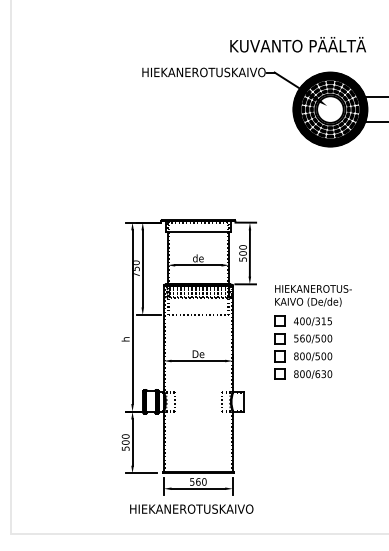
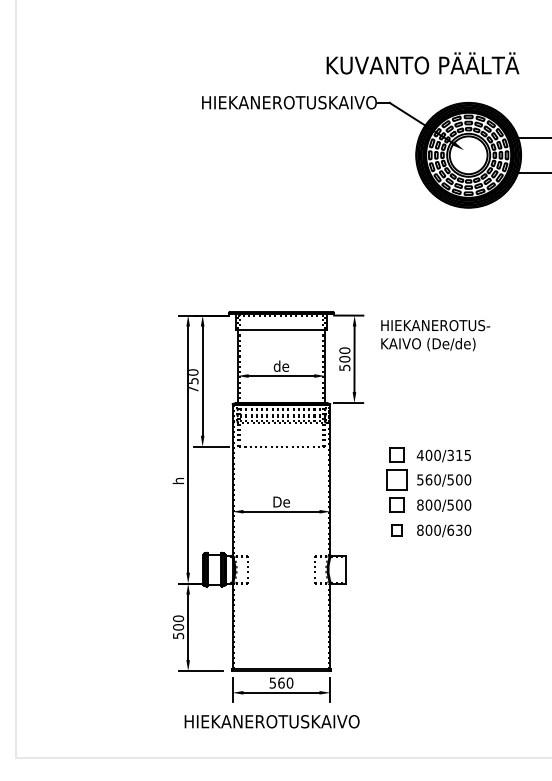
text: (313, 295) -> (435, 335), moved
part: (279, 338) -> (396, 479), size x1.4
part: (279, 374) -> (396, 530), size x0.7

